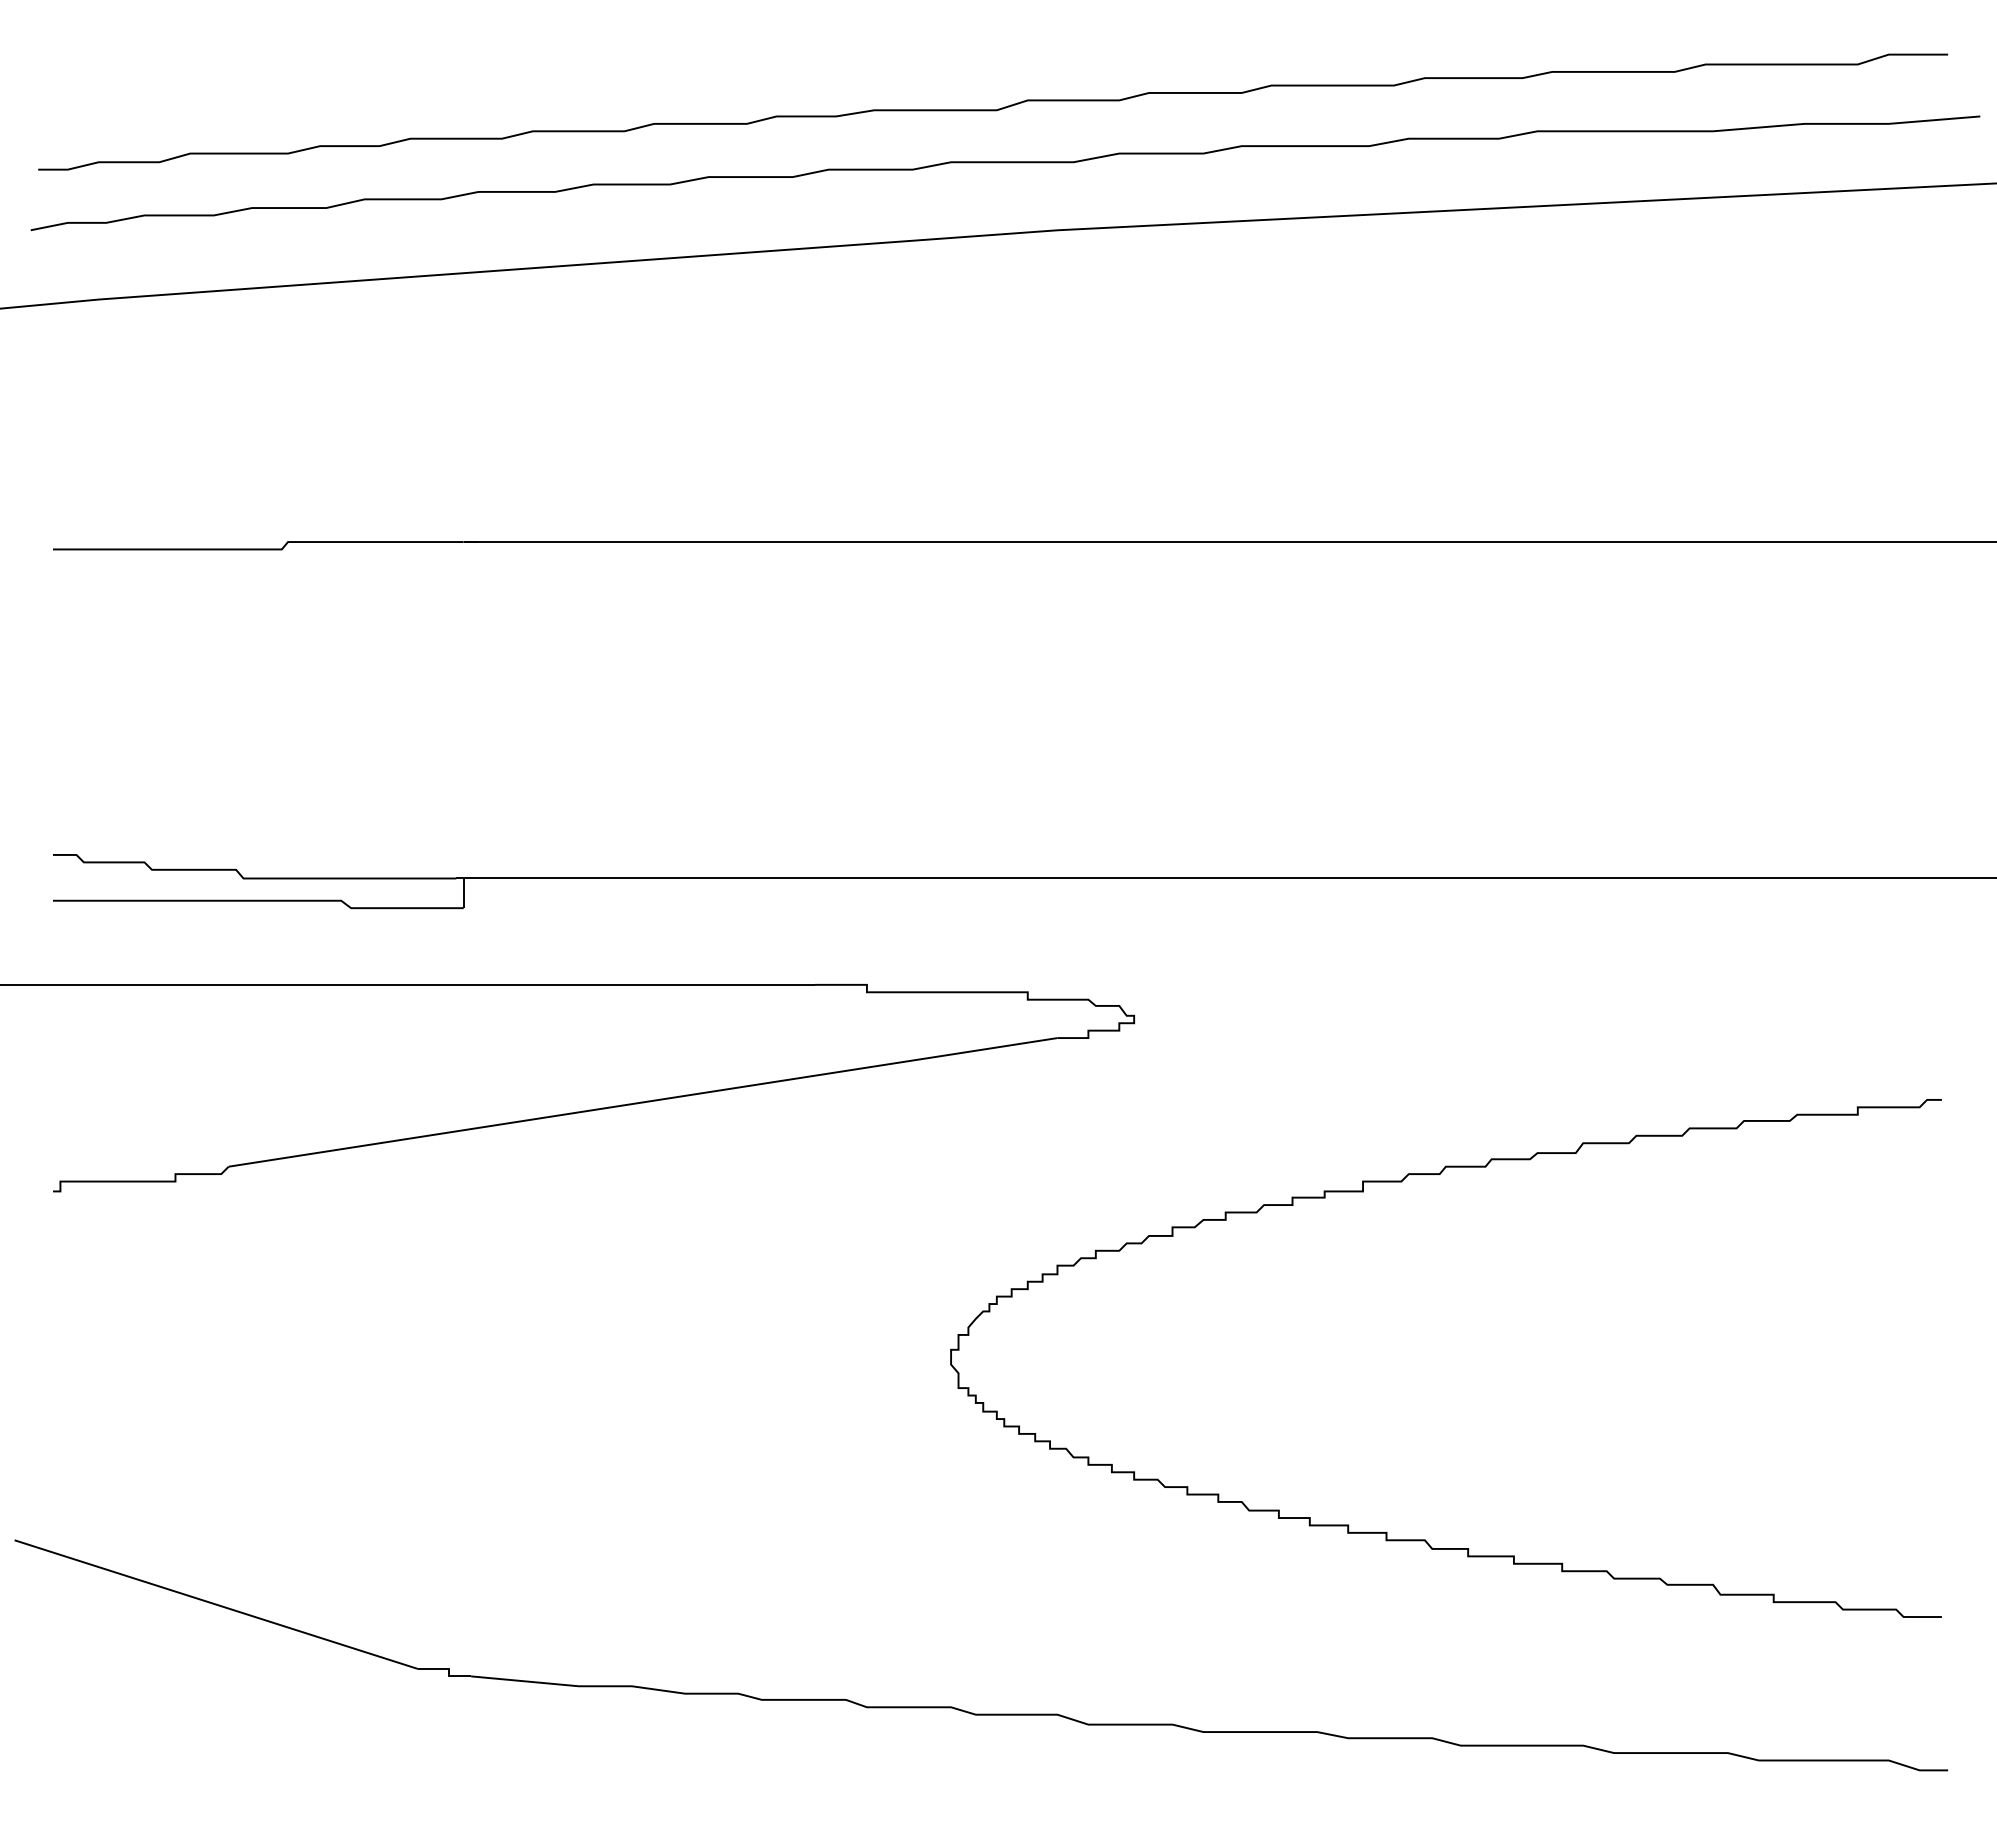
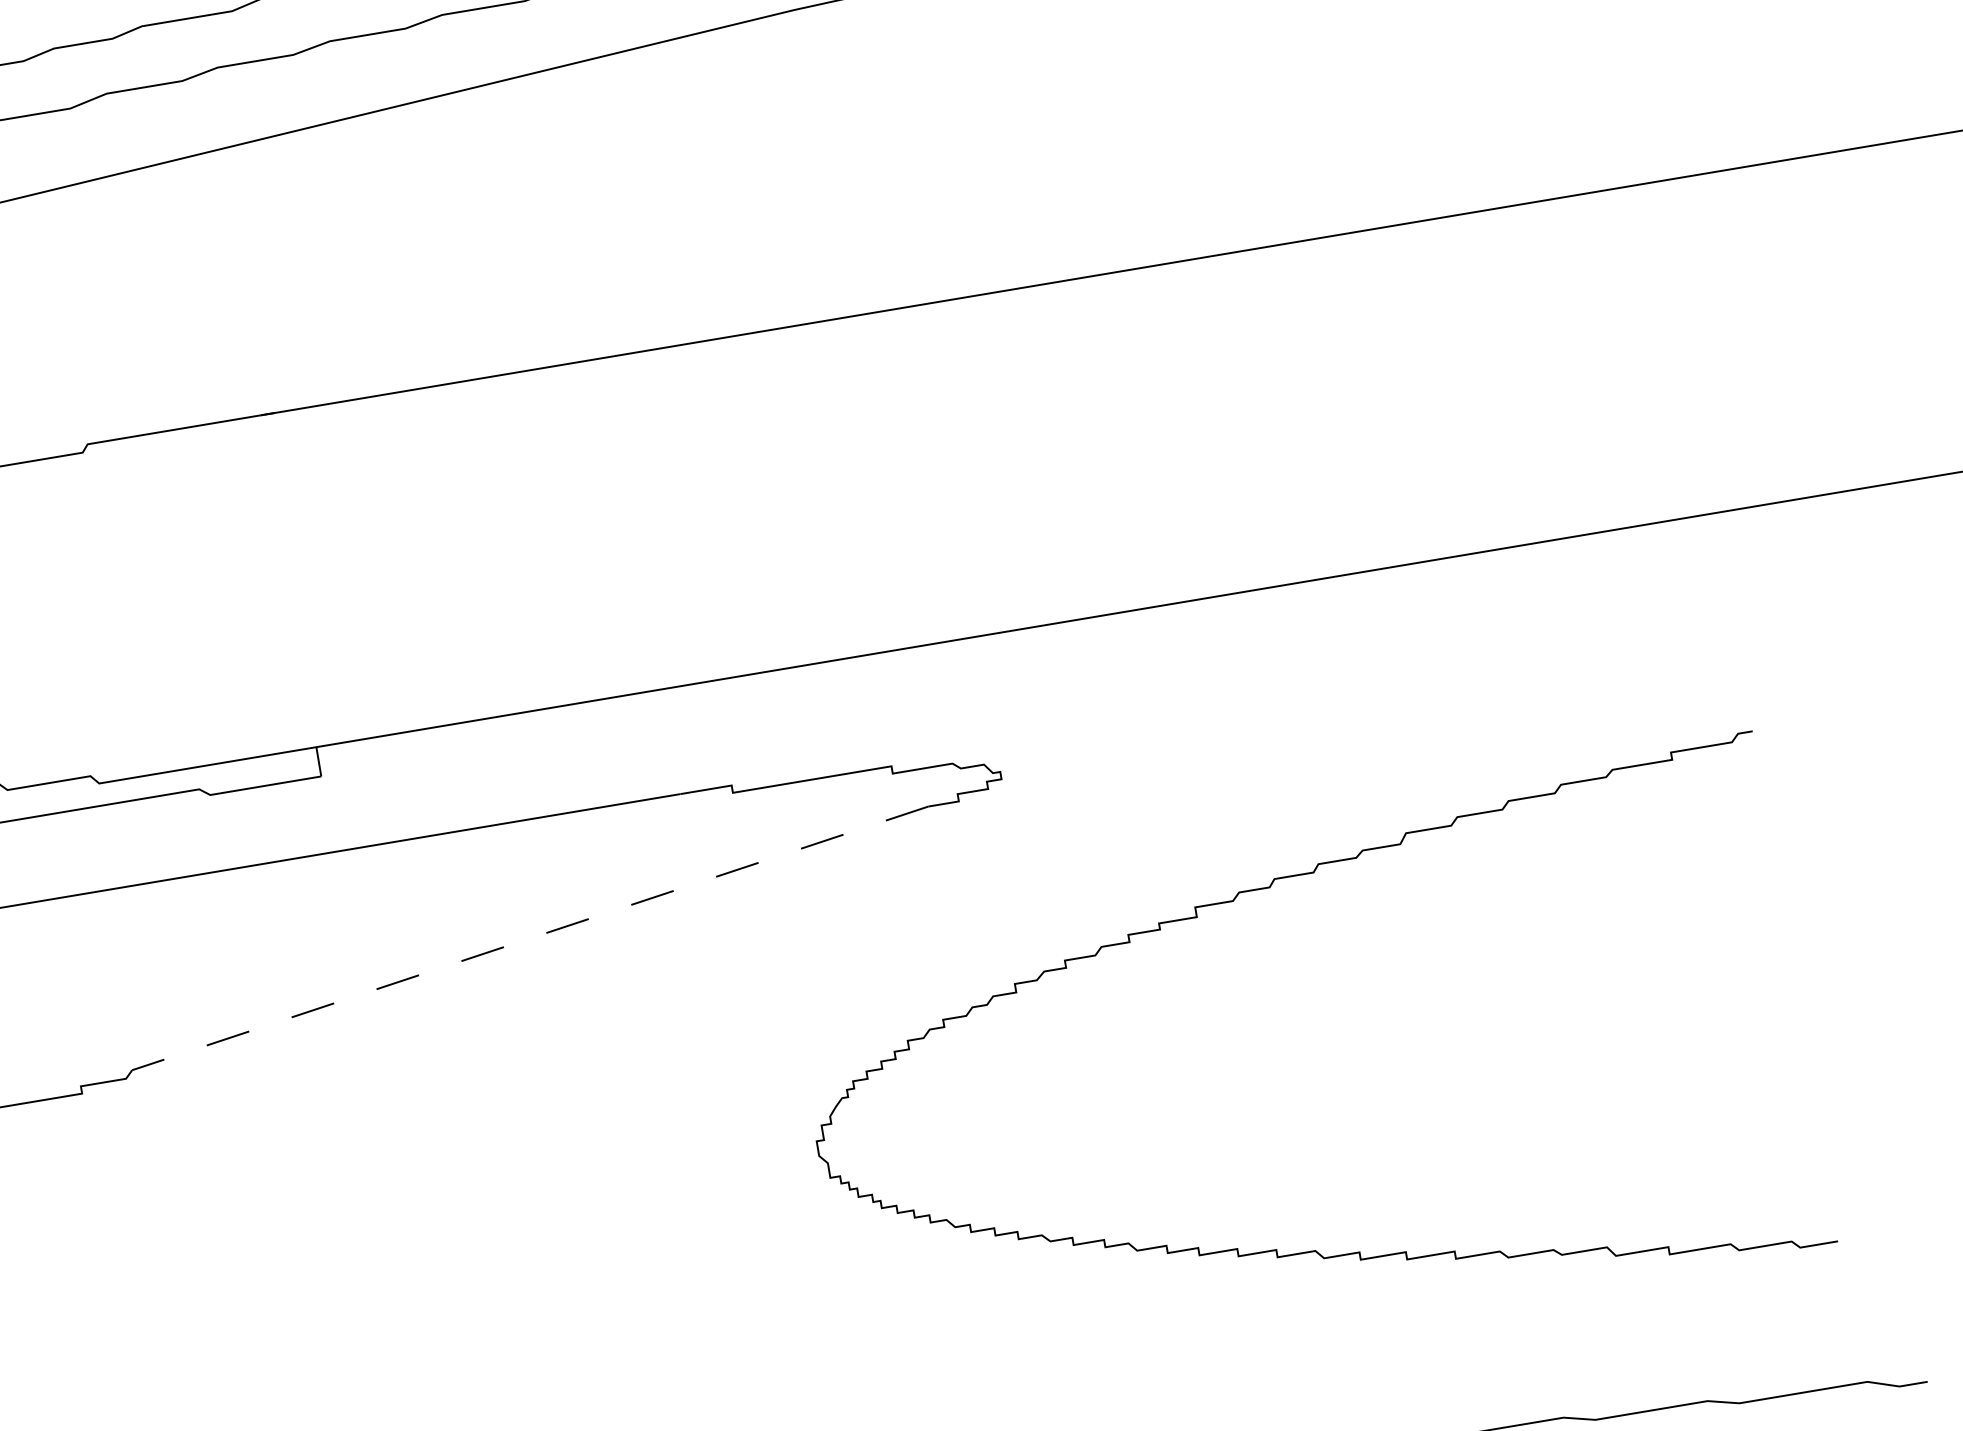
line: (642, 1102) -> (529, 938), solid -> dashed
curve: (1401, 1182) -> (1233, 901), moved

